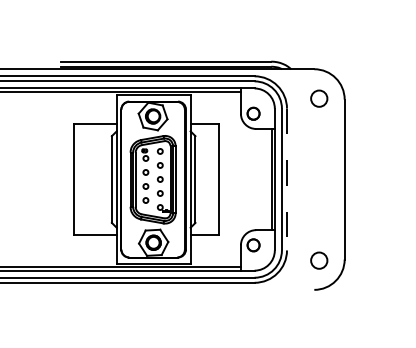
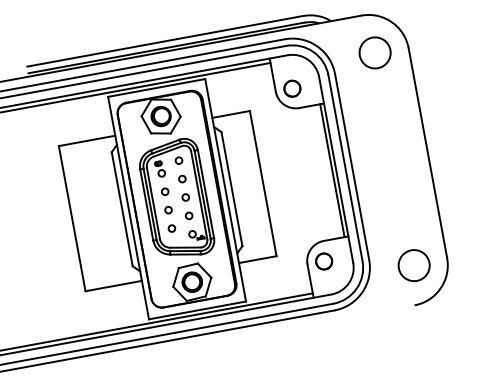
circle: (318, 98) -> (373, 53), size x1.43
line: (287, 179) -> (352, 166), dashed -> solid
circle: (318, 260) -> (413, 265), size x1.43

